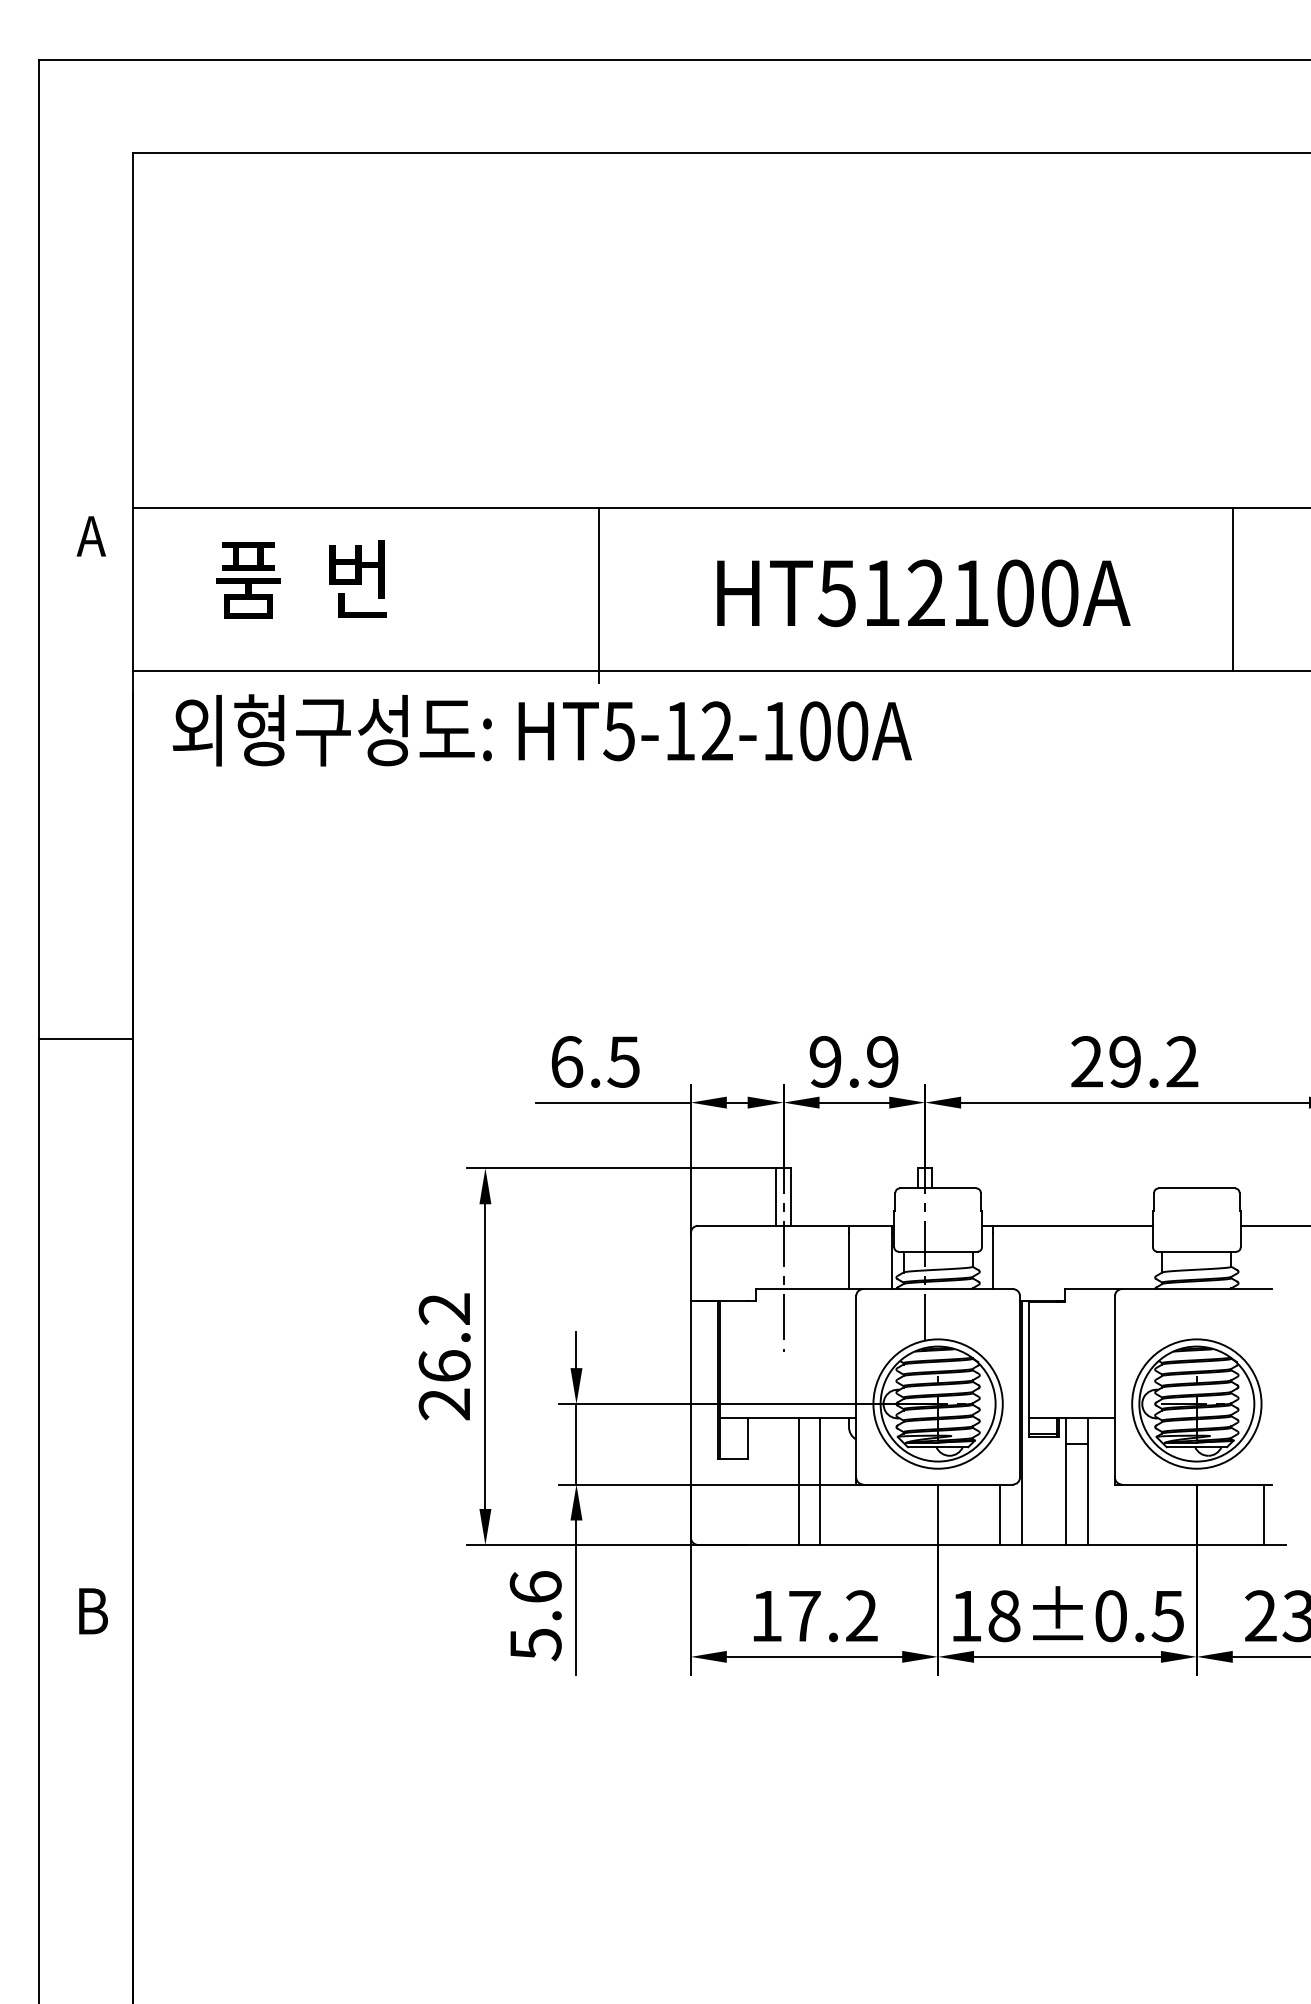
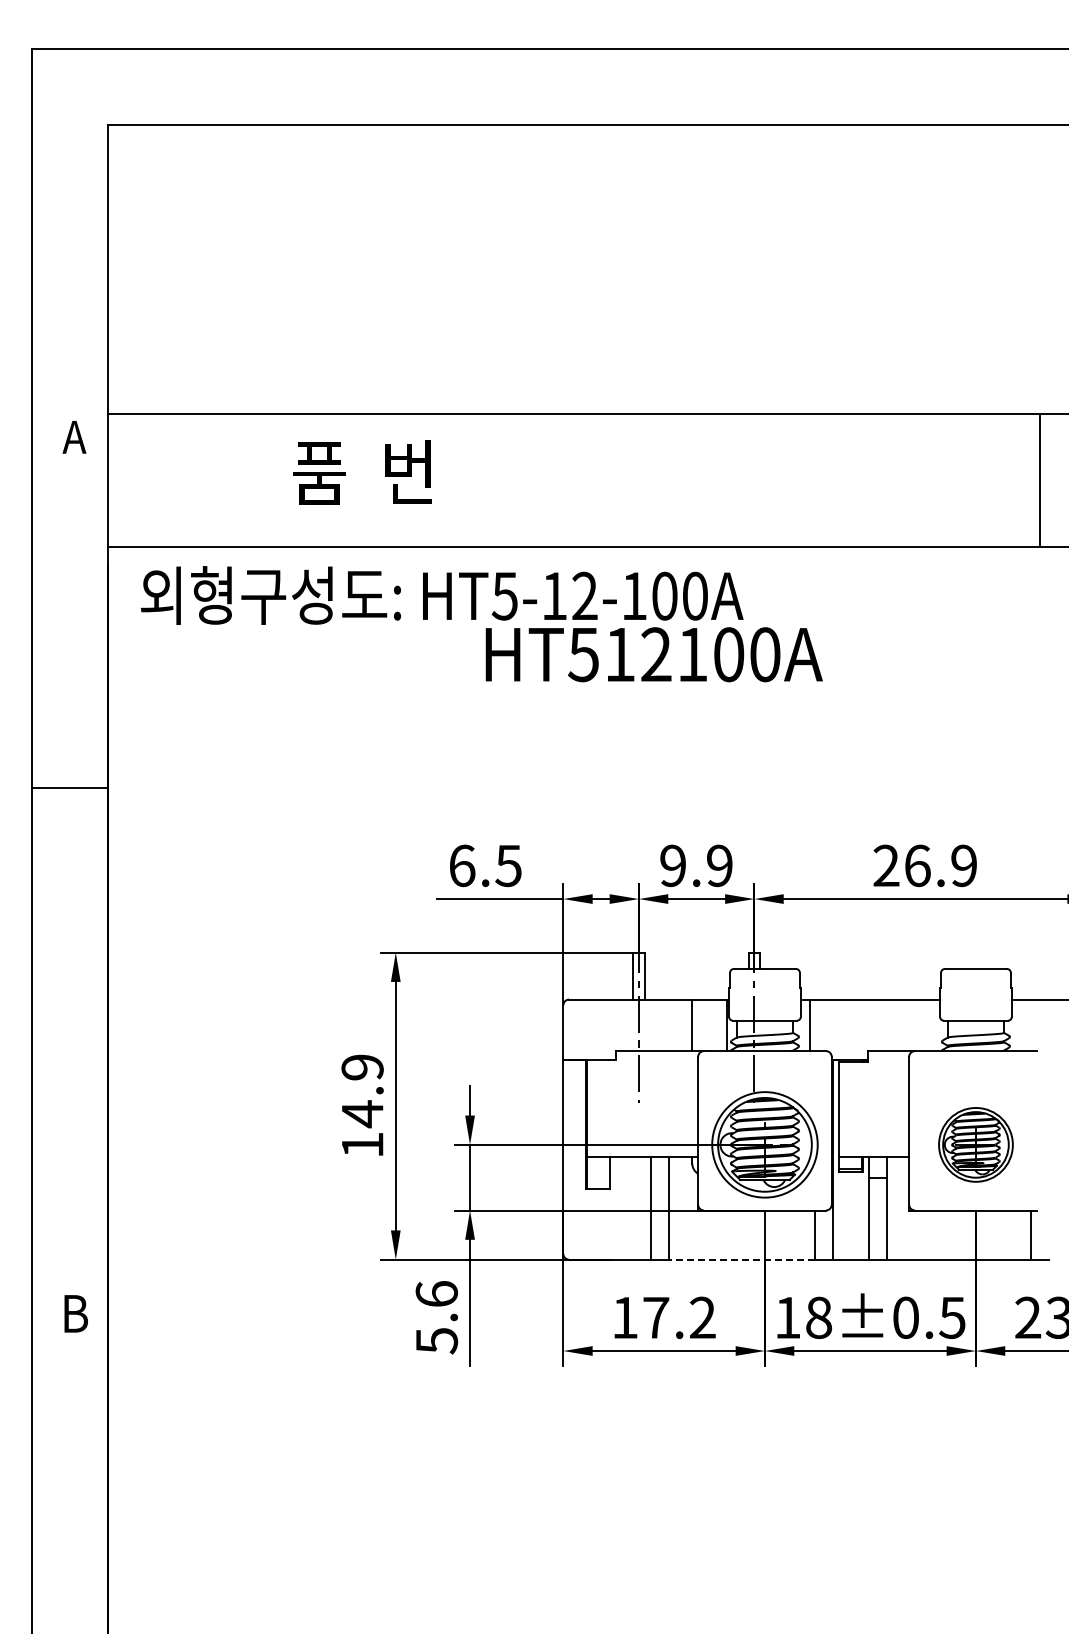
text: (301, 579) -> (362, 472), moved
line: (1233, 589) -> (1040, 480), moved
text: (922, 593) -> (653, 654), moved
line: (599, 595) -> (488, 485), removed
line: (86, 1039) -> (70, 787), moved
text: (1153, 1061) -> (940, 865), 29.2 -> 26.9
text: (444, 1357) -> (362, 1106), 26.2 -> 14.9
part: (1196, 1403) -> (975, 1144), size x0.7
line: (909, 1544) -> (741, 1259), solid -> dashed

